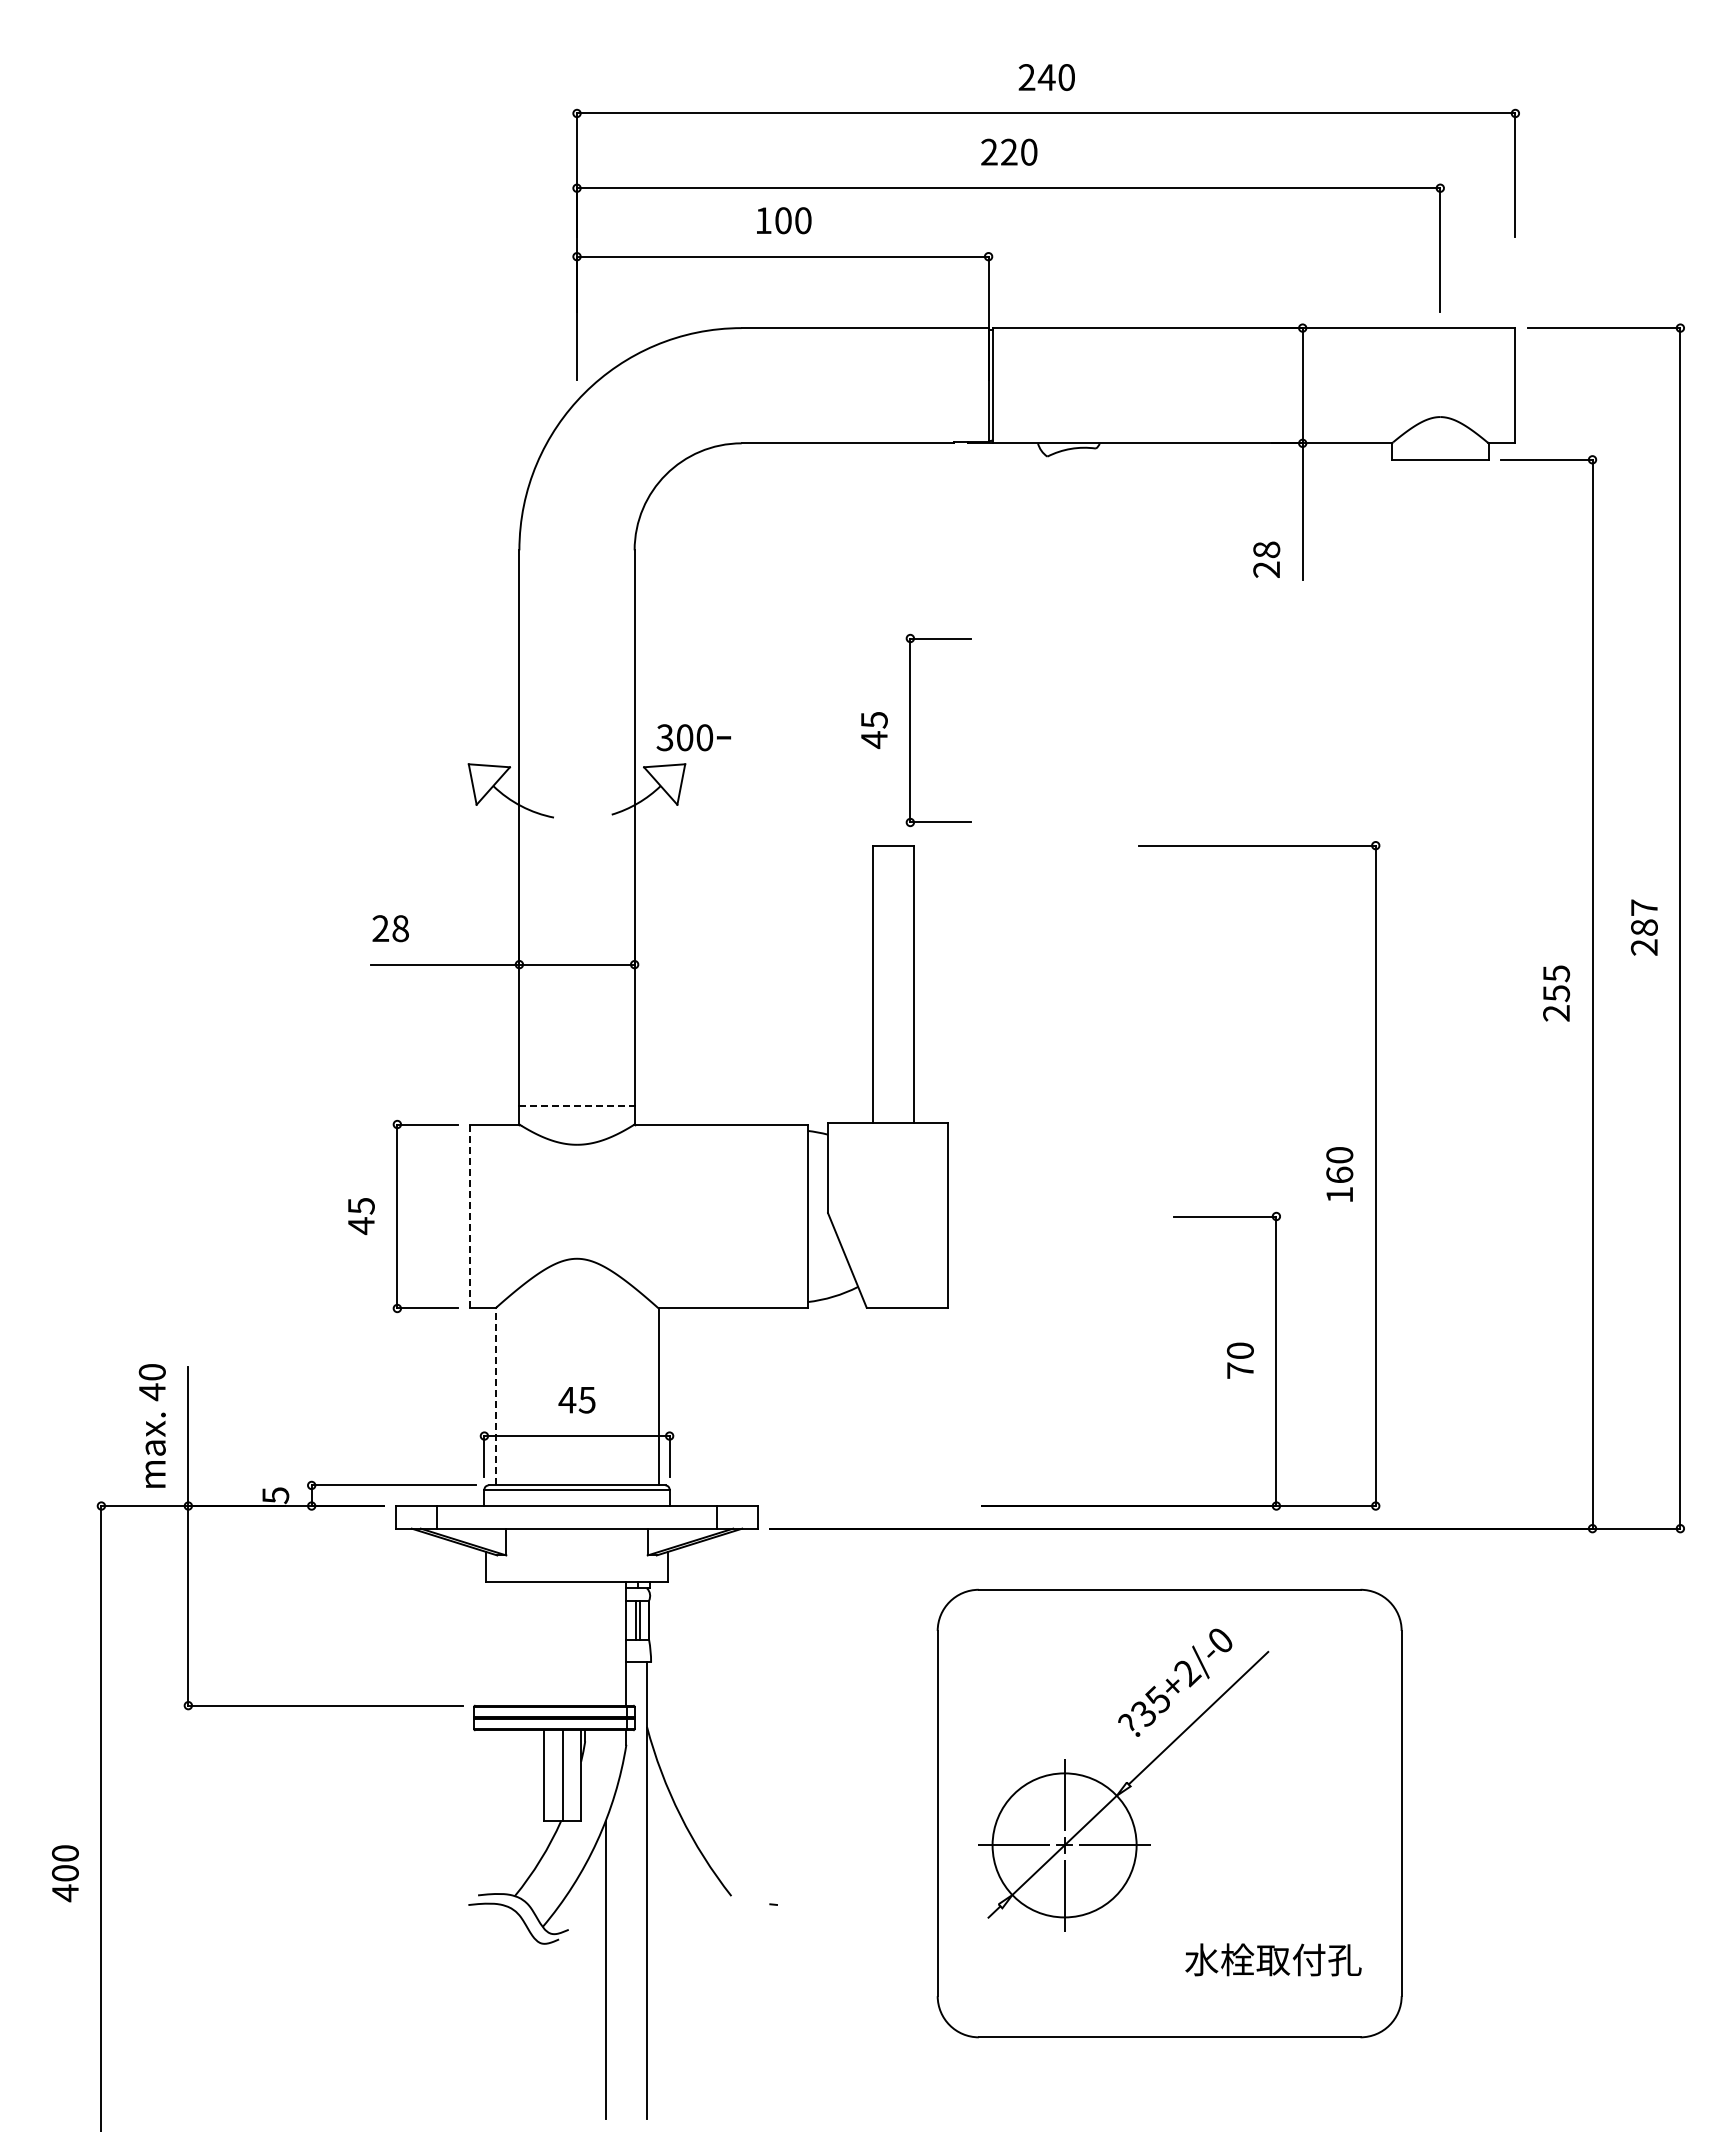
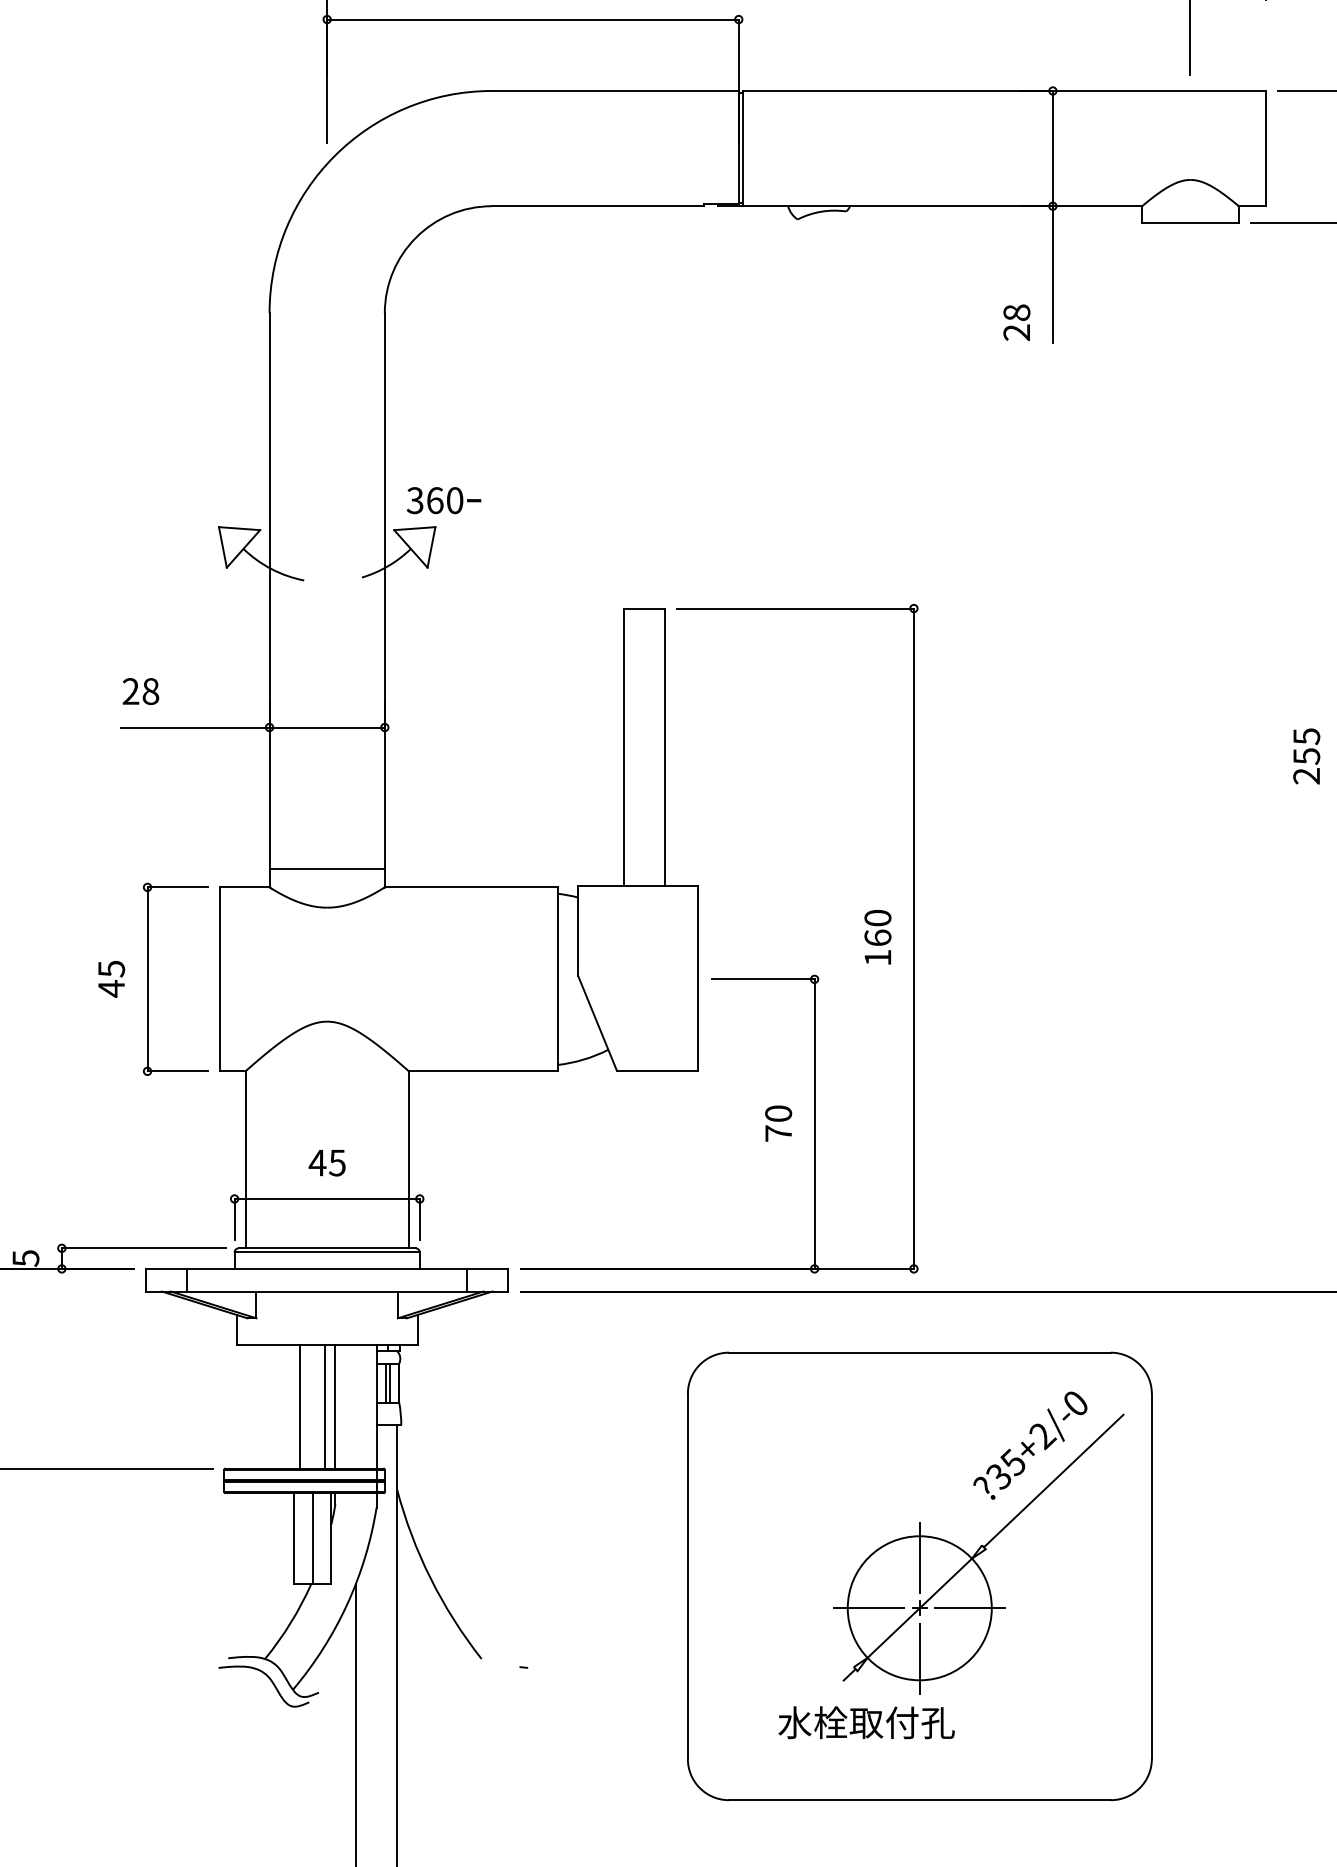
part: (916, 730) -> (666, 493), removed
text: (685, 737) -> (435, 500), 300 -> 360
line: (577, 1105) -> (327, 868), dashed -> solid
line: (470, 1216) -> (220, 979), dashed -> solid
part: (1180, 1216) -> (718, 979), moved
line: (495, 1396) -> (245, 1159), dashed -> solid
line: (550, 1643) -> (300, 1406), added
line: (574, 1643) -> (324, 1406), added
line: (585, 1643) -> (335, 1406), added
part: (1123, 1779) -> (978, 1542), moved
text: (1273, 1959) -> (866, 1722), moved

